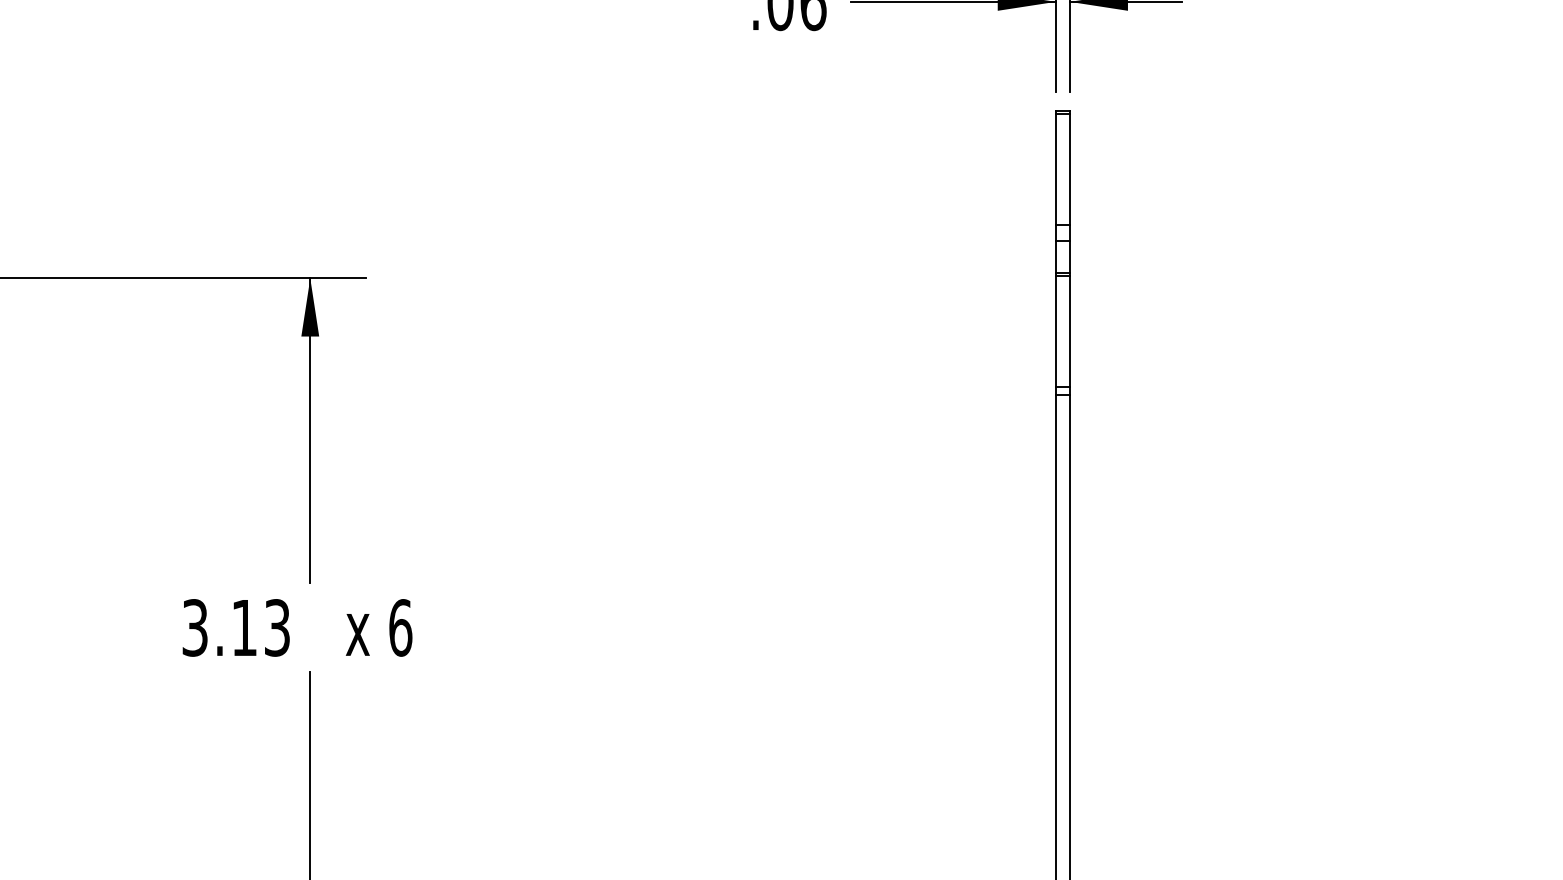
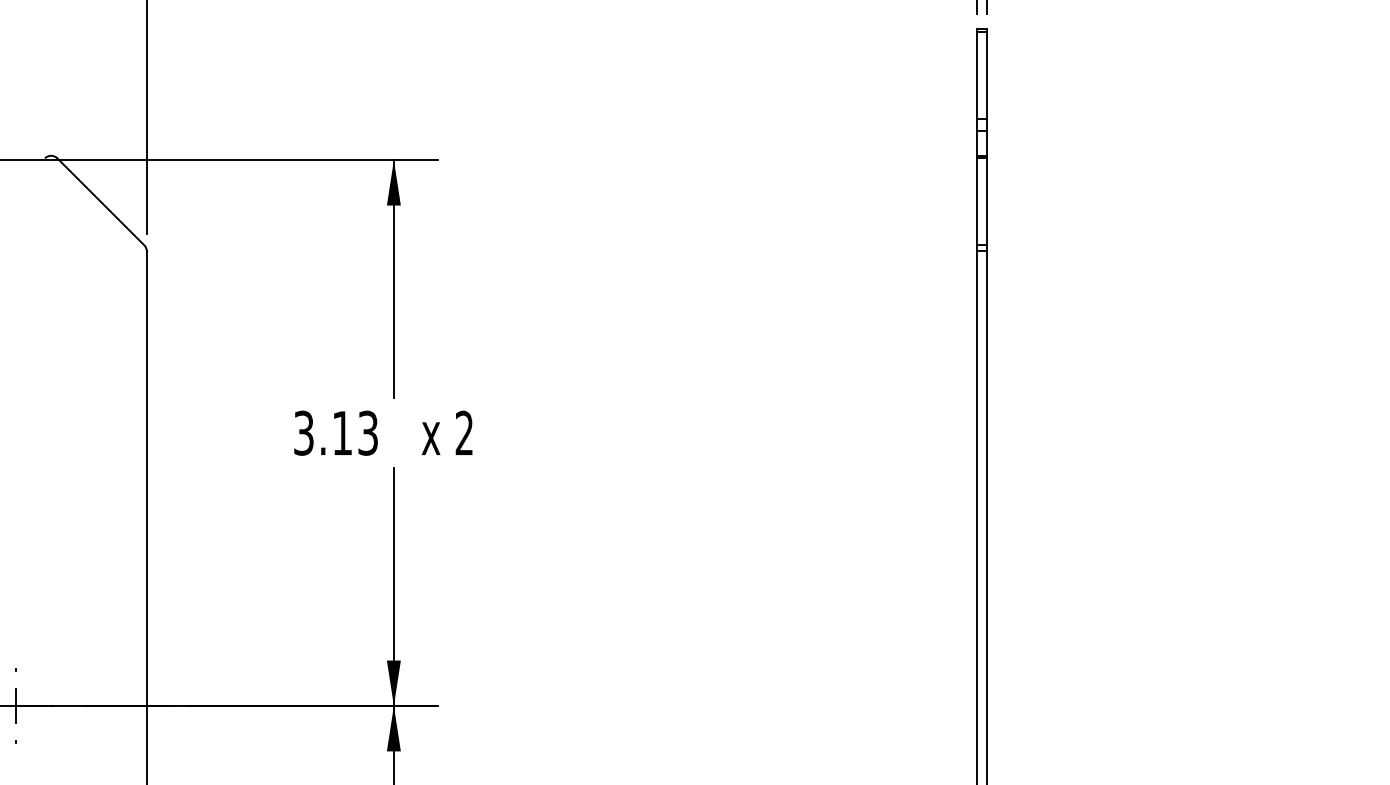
text: (400, 626) -> (464, 432), 6 -> 2

